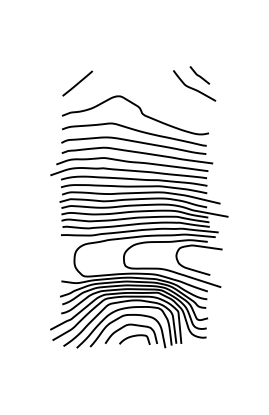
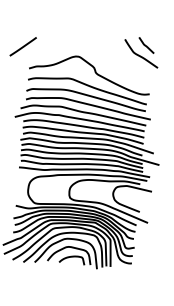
line: (77, 83) -> (23, 46), moved

